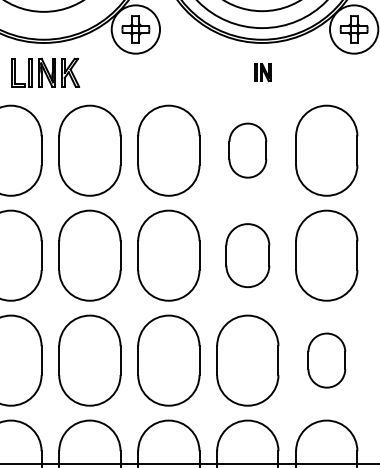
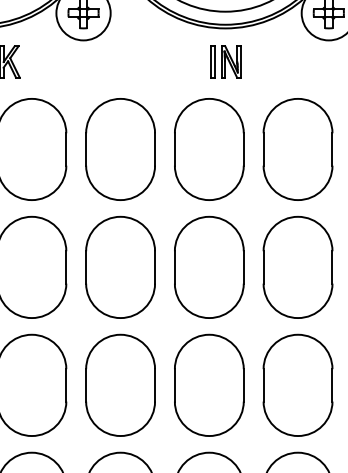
part: (262, 72) -> (225, 61), size x1.67
part: (247, 150) -> (208, 149), size x1.67
part: (247, 255) -> (208, 267), size x1.43
part: (326, 360) -> (297, 385), size x1.67

